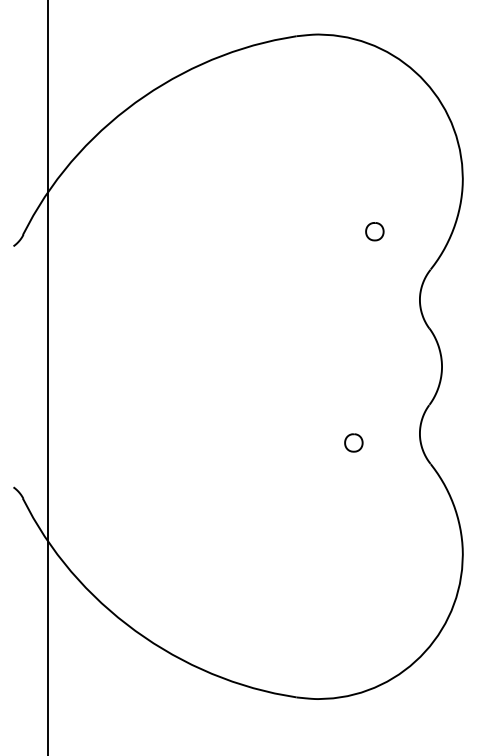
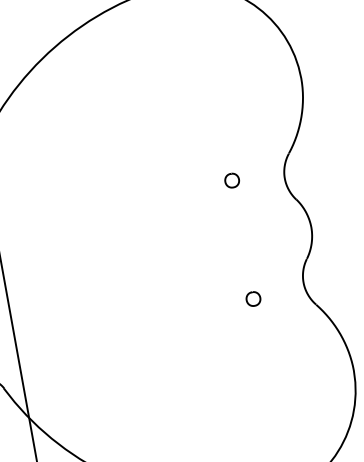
part: (374, 231) -> (231, 180), moved

